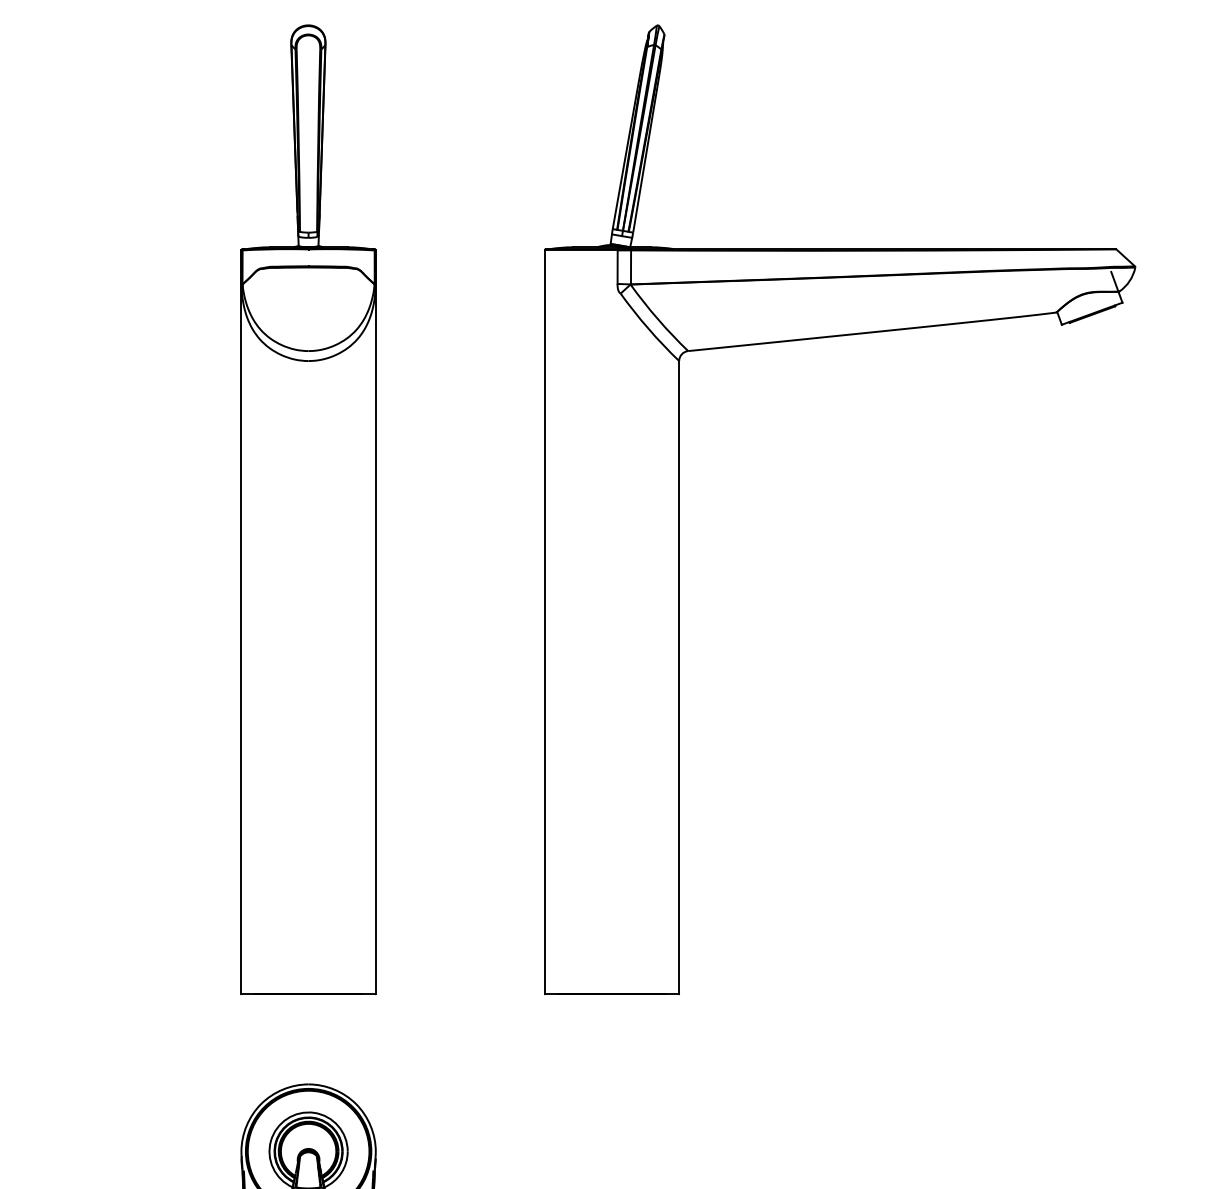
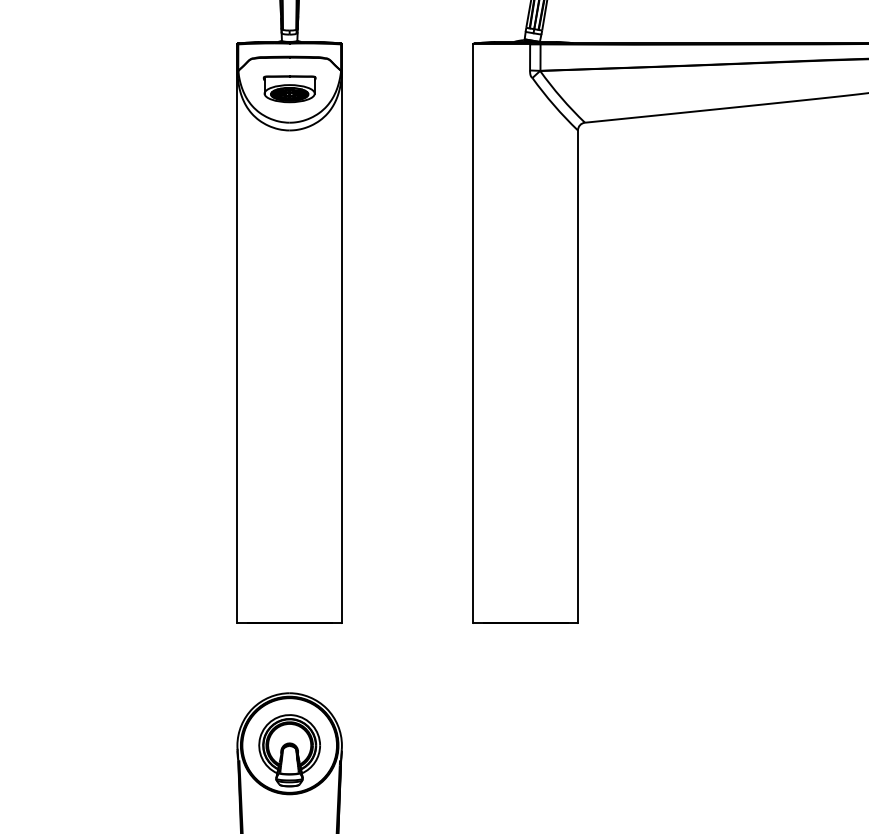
part: (308, 307) -> (289, 88), added

